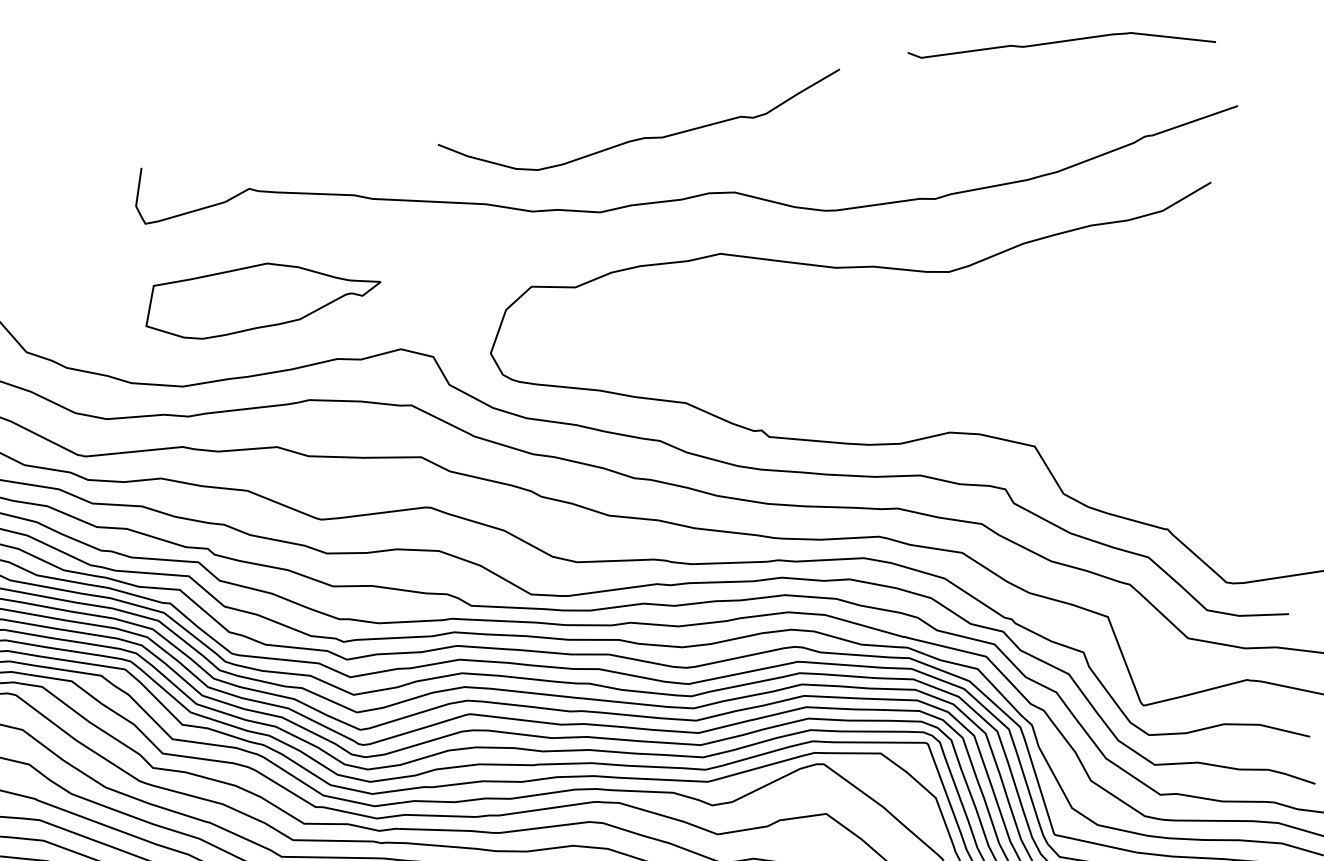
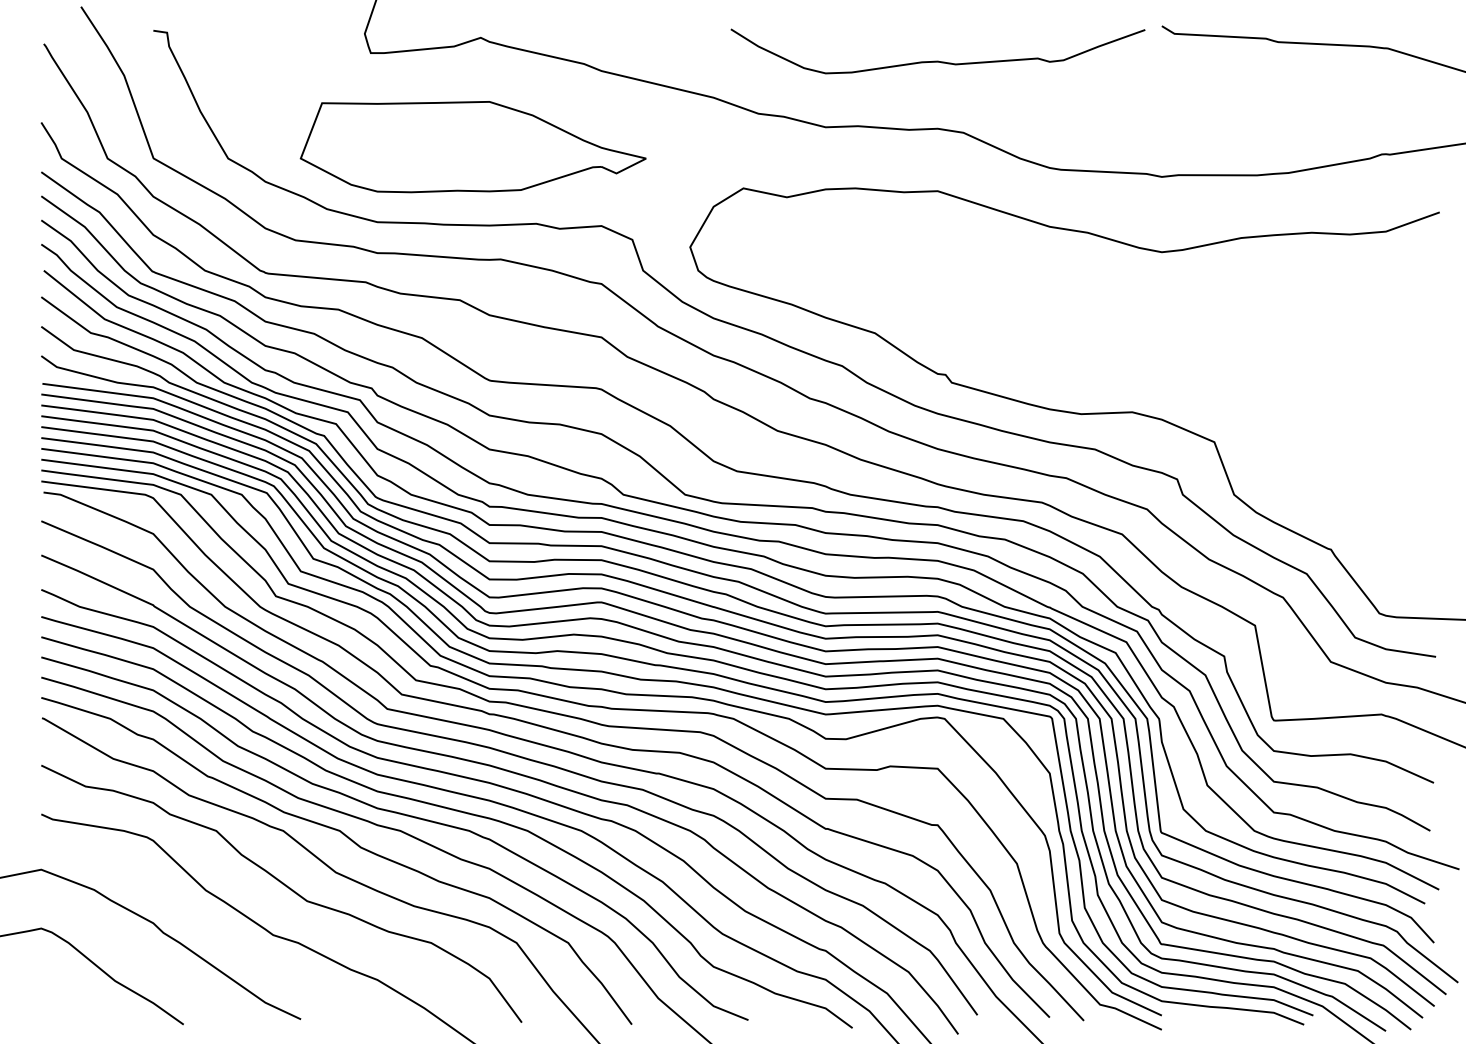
curve: (643, 137) -> (937, 60), moved
part: (261, 296) -> (472, 147), size x1.43

